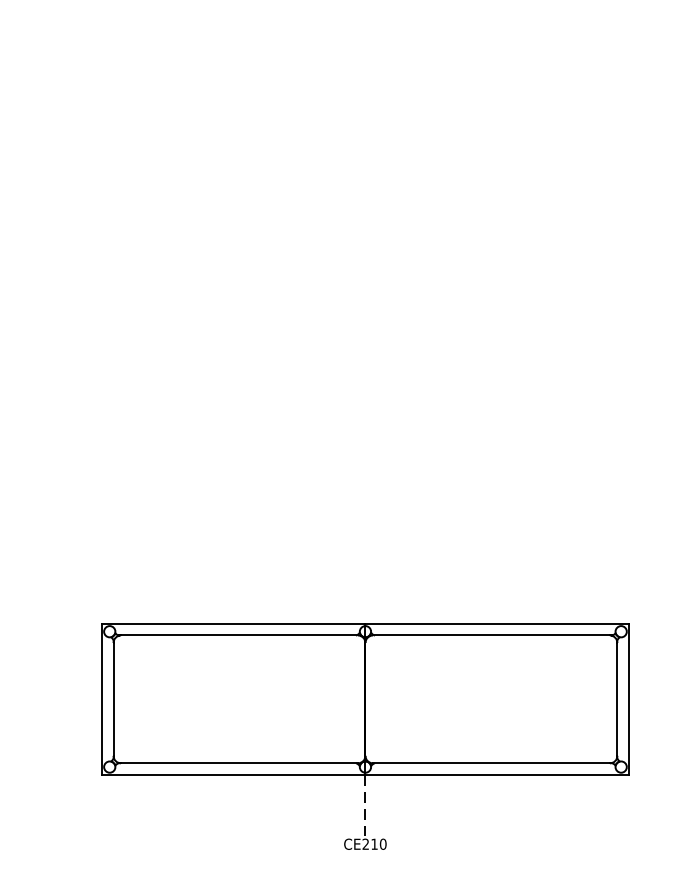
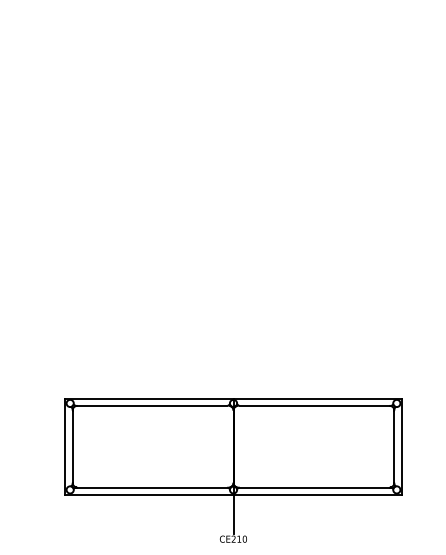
line: (365, 805) -> (233, 514), dashed -> solid

